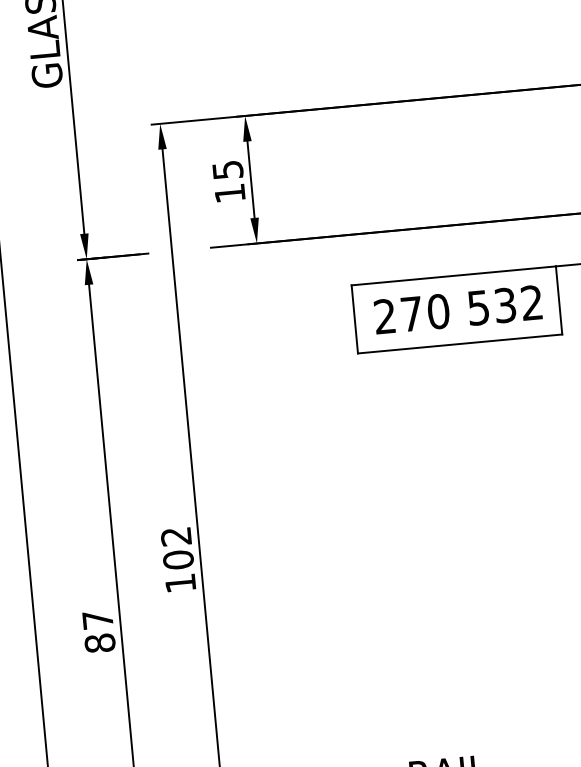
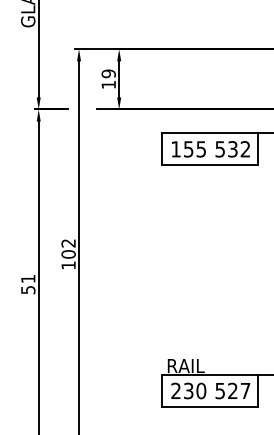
text: (227, 169) -> (108, 73), 15 -> 19
text: (411, 314) -> (188, 149), 270 -> 155
text: (99, 631) -> (28, 284), 87 -> 51

